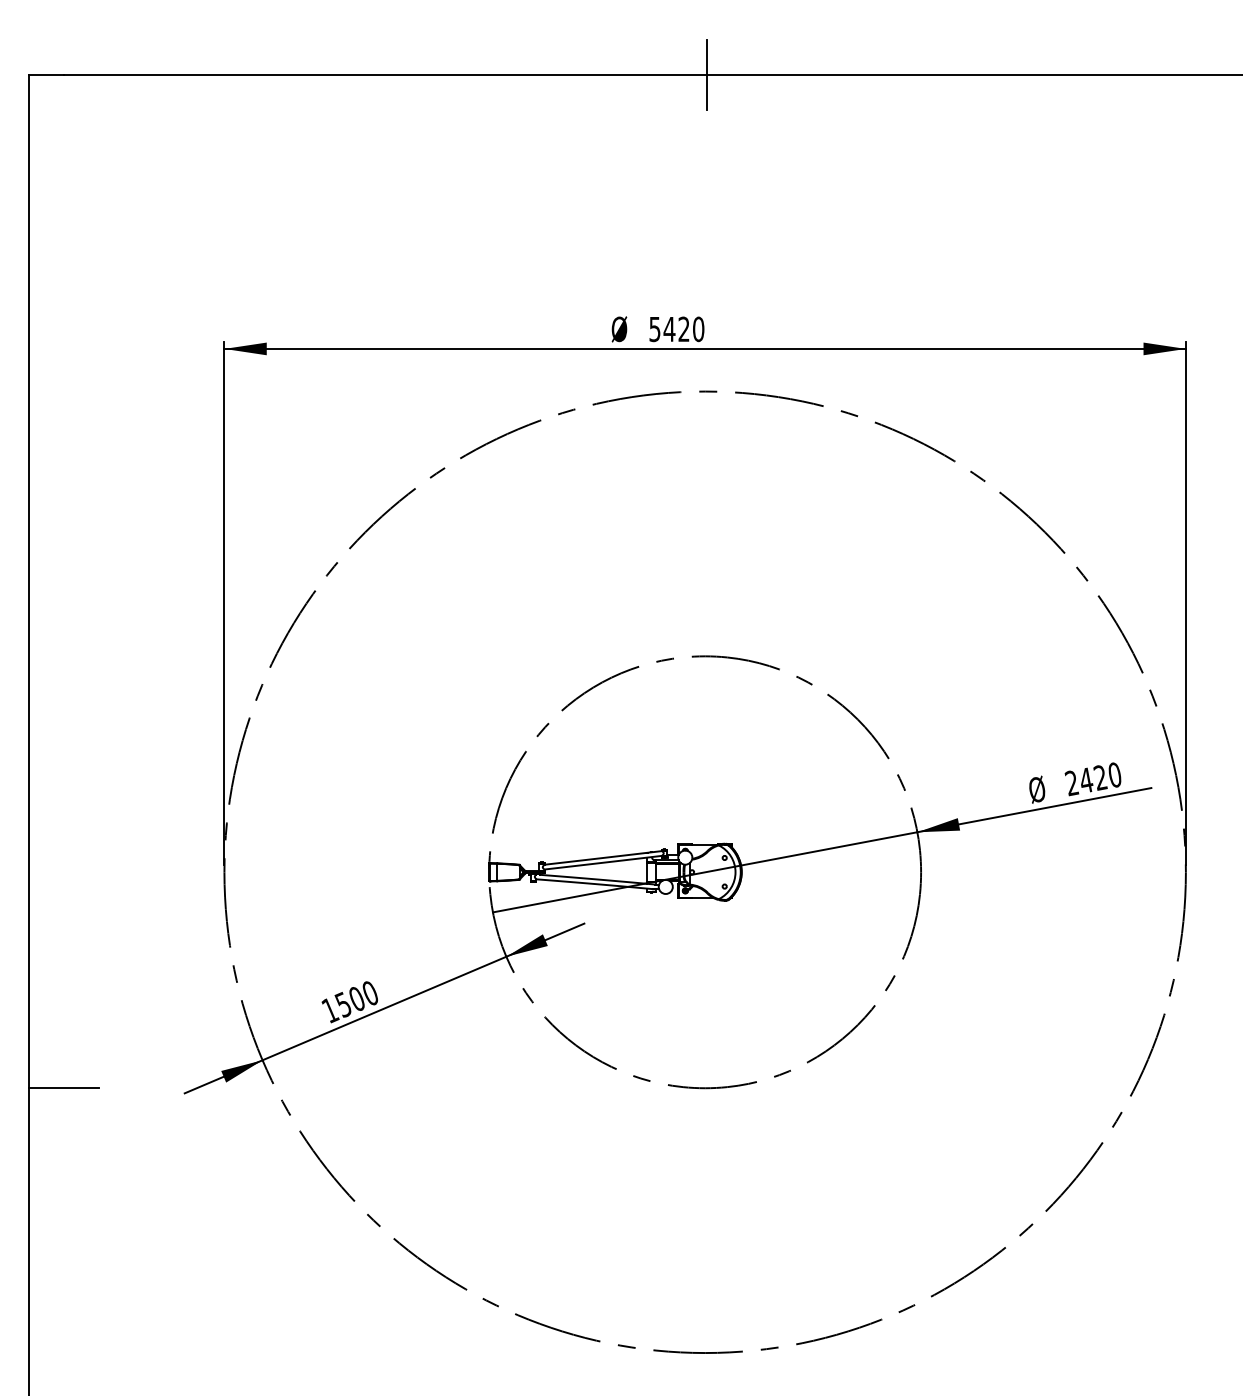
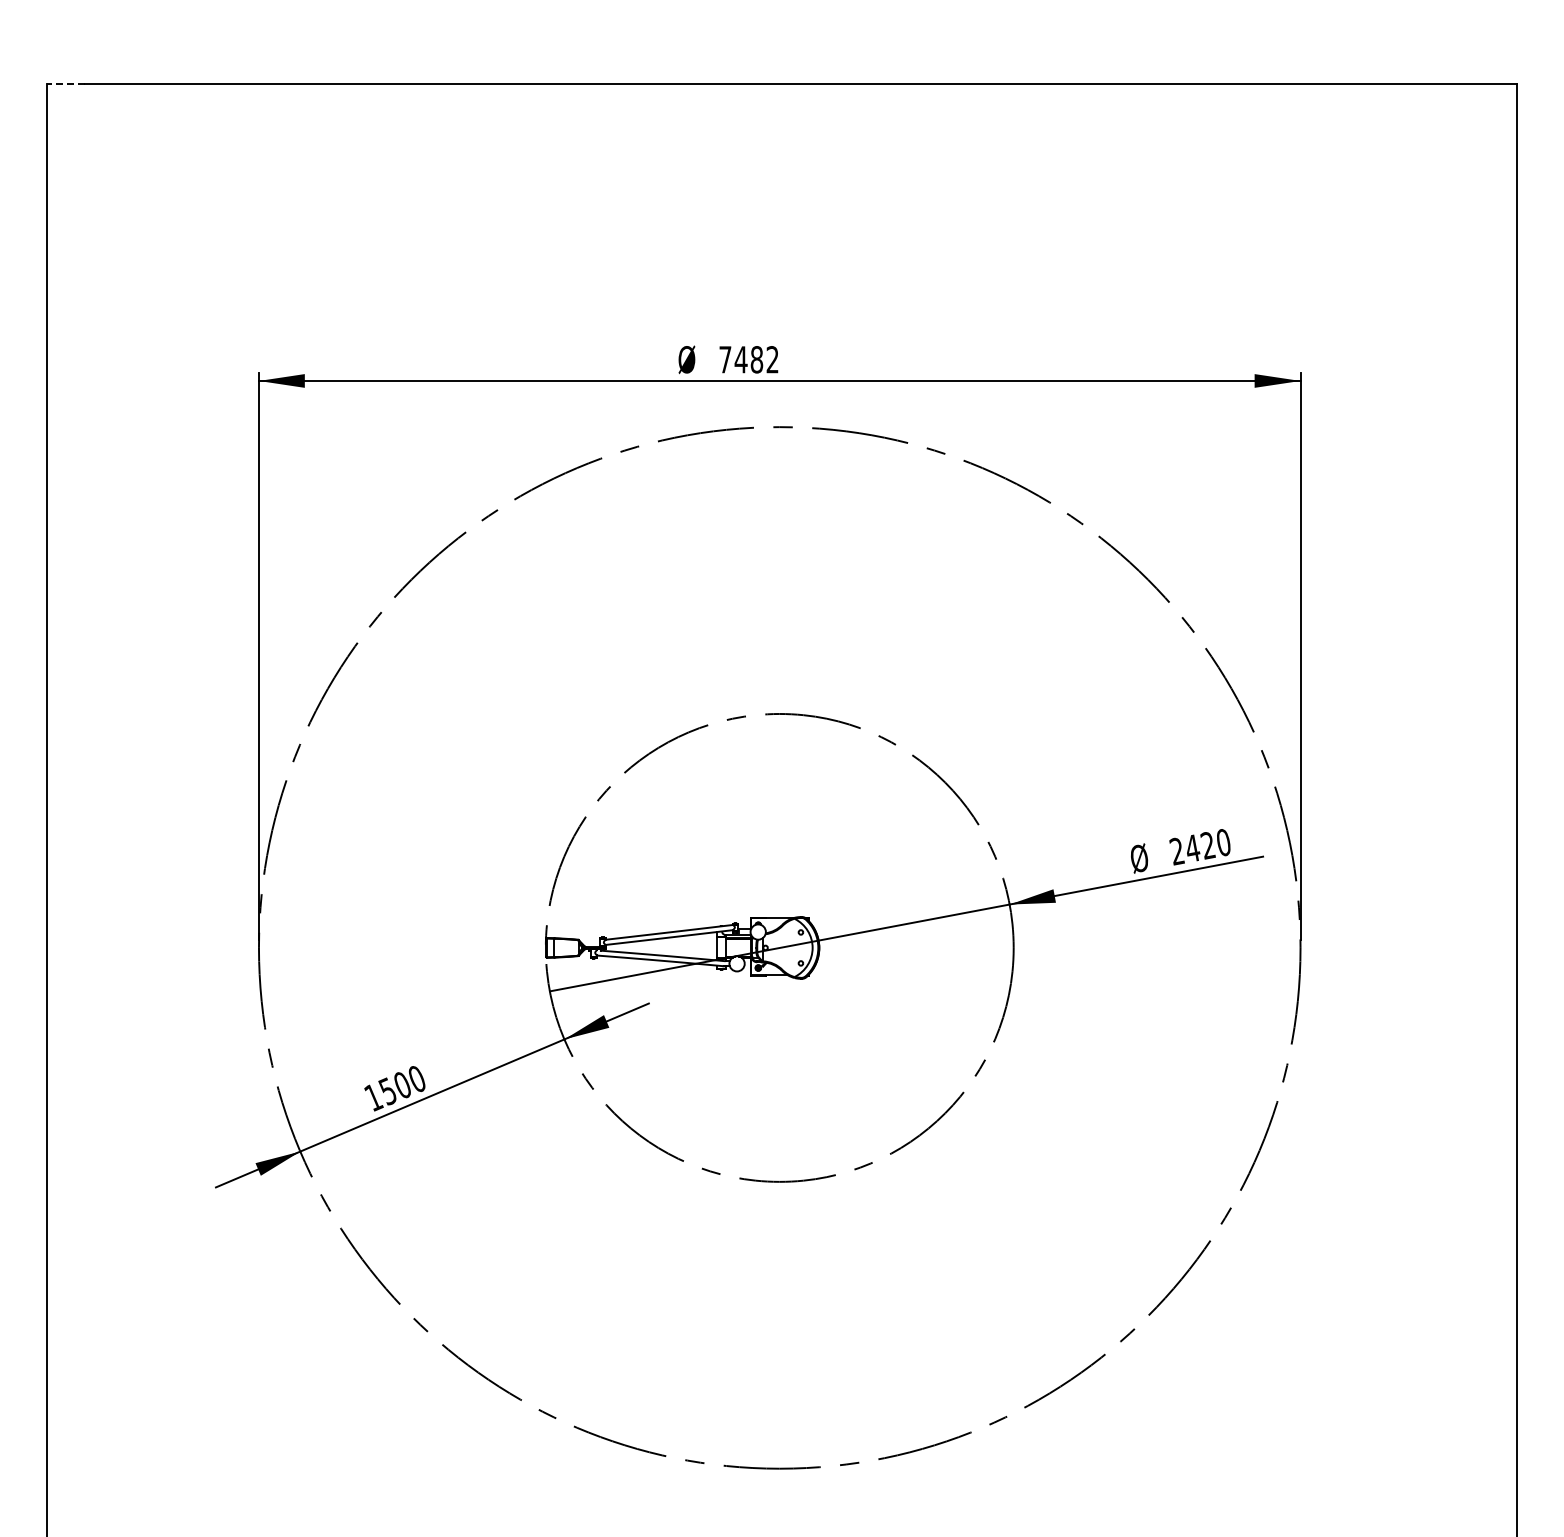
line: (707, 74) -> (782, 83), removed
line: (45, 75) -> (65, 84), solid -> dashed
text: (676, 329) -> (748, 359), 5420 -> 7482
line: (63, 1087) -> (84, 1181), removed

